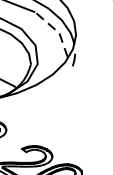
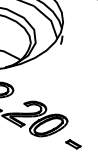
line: (57, 31) -> (49, 19), dashed -> solid

